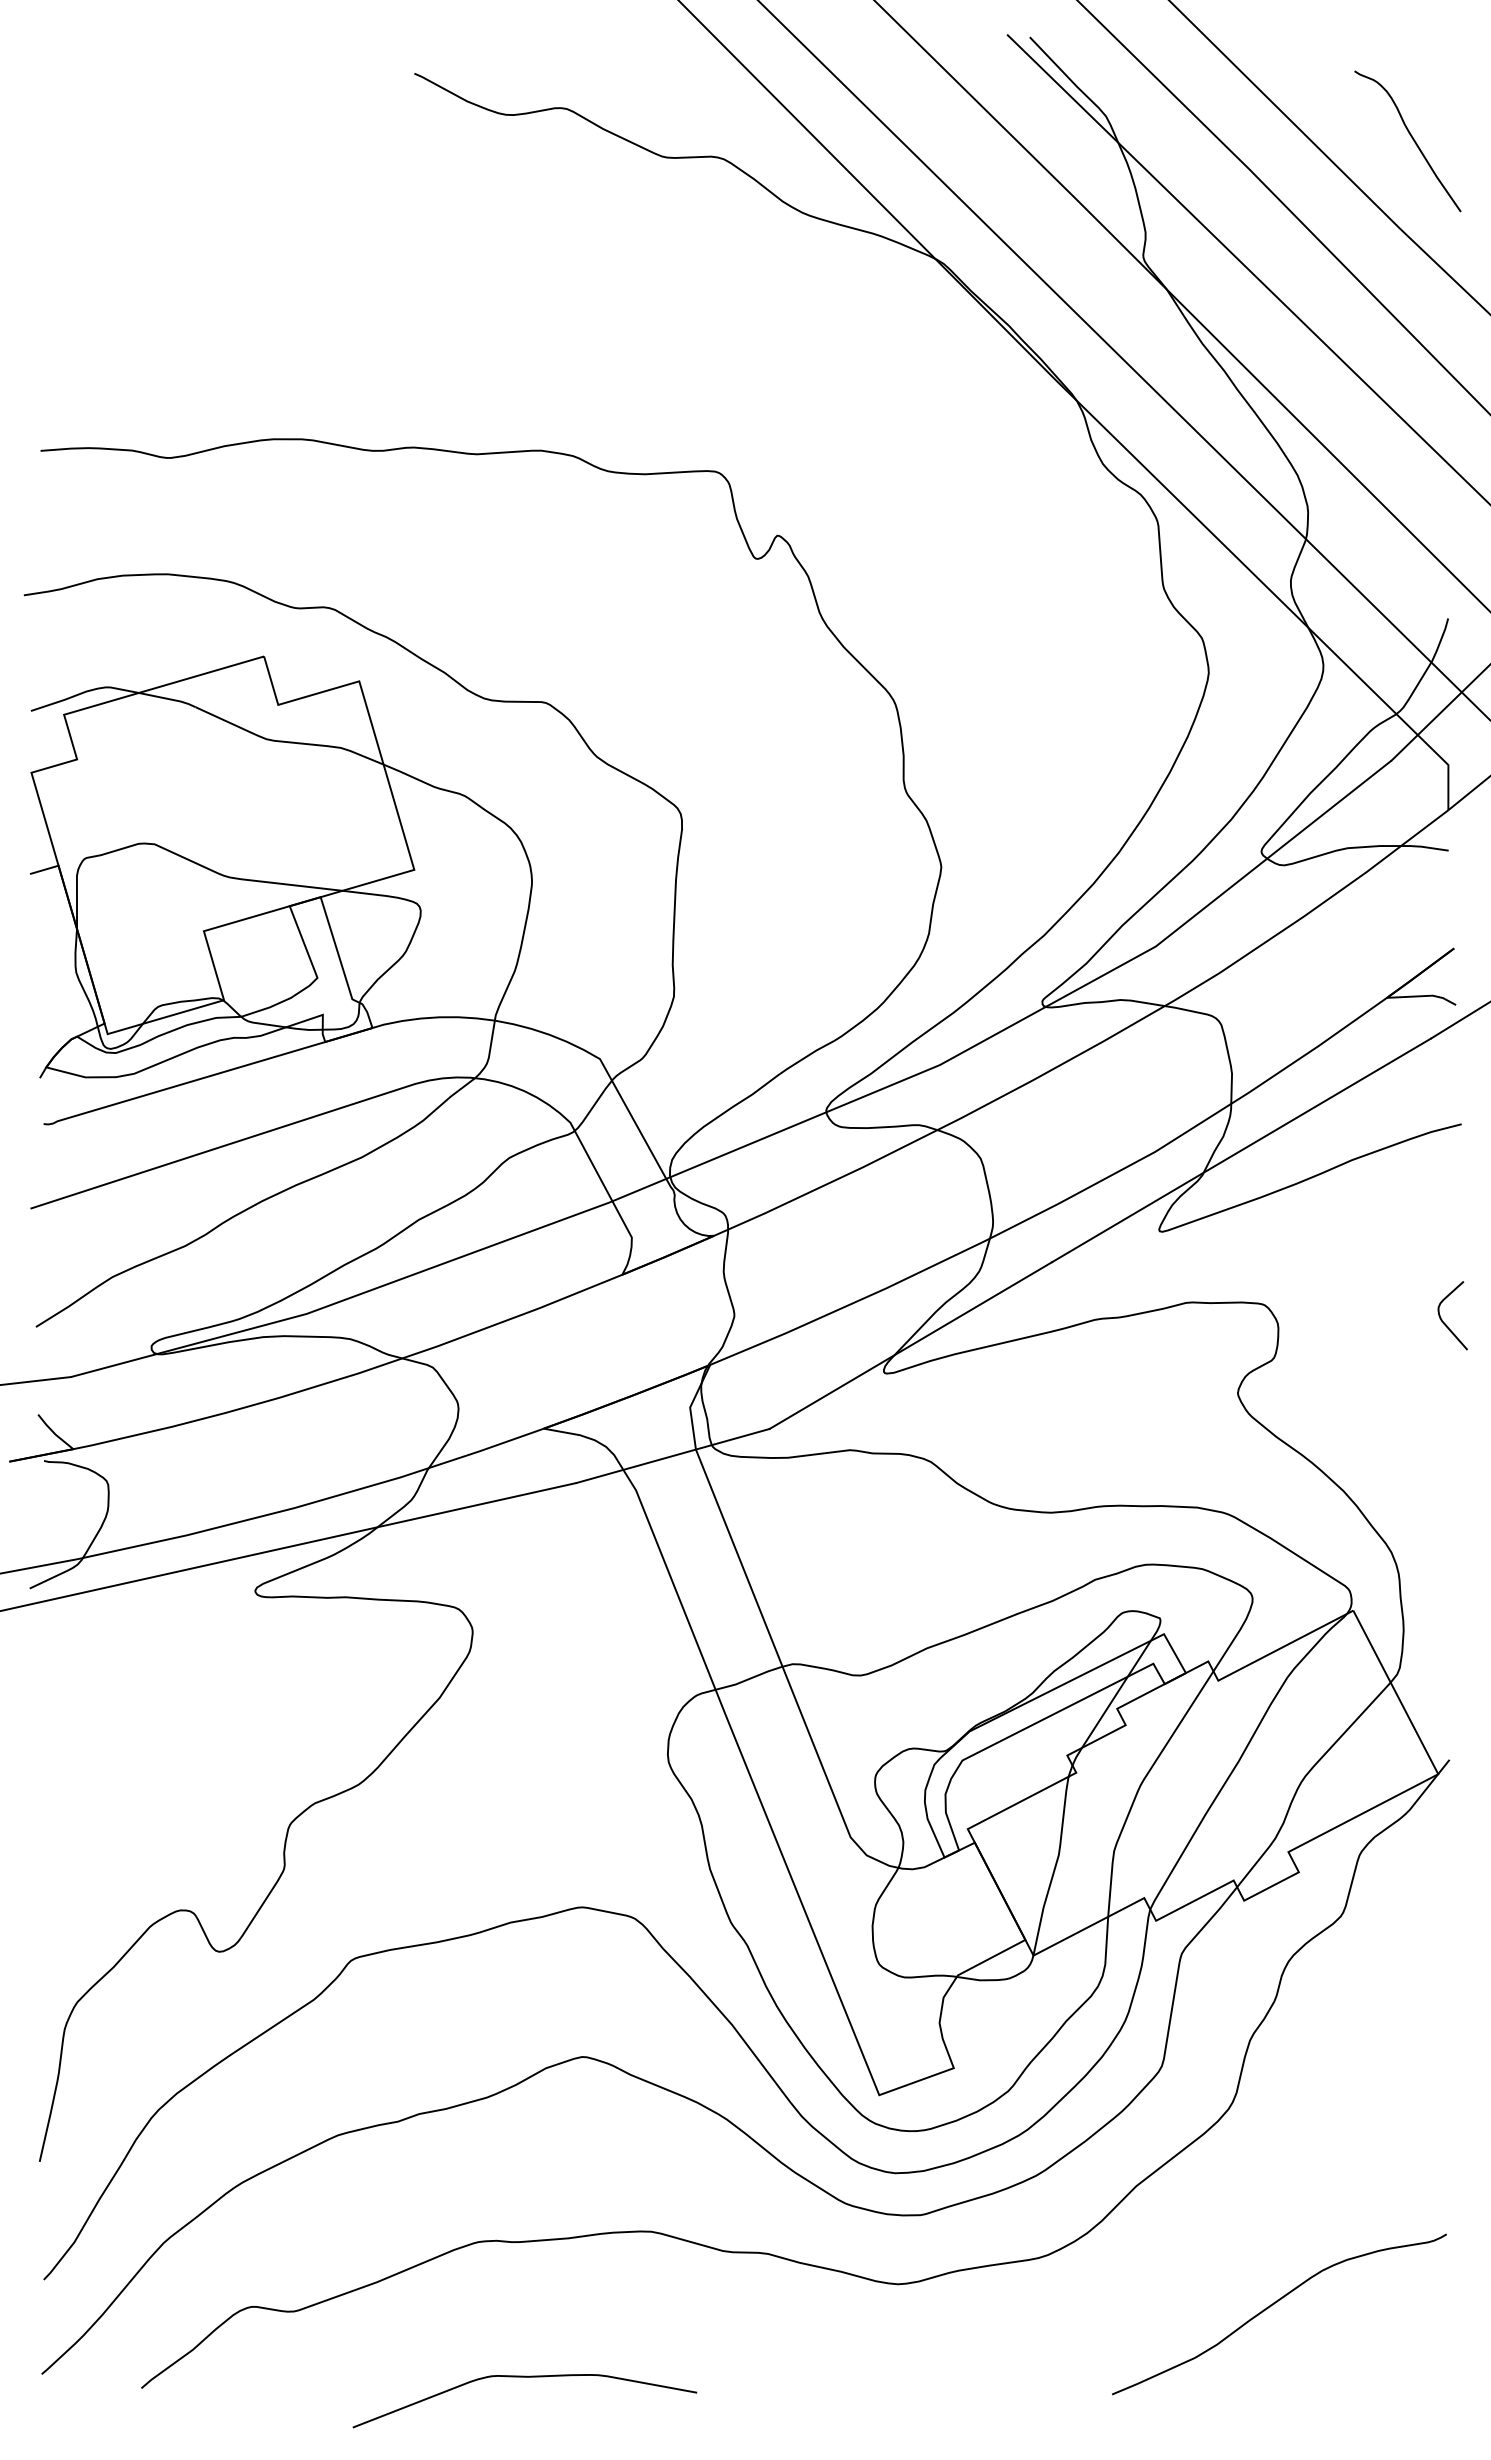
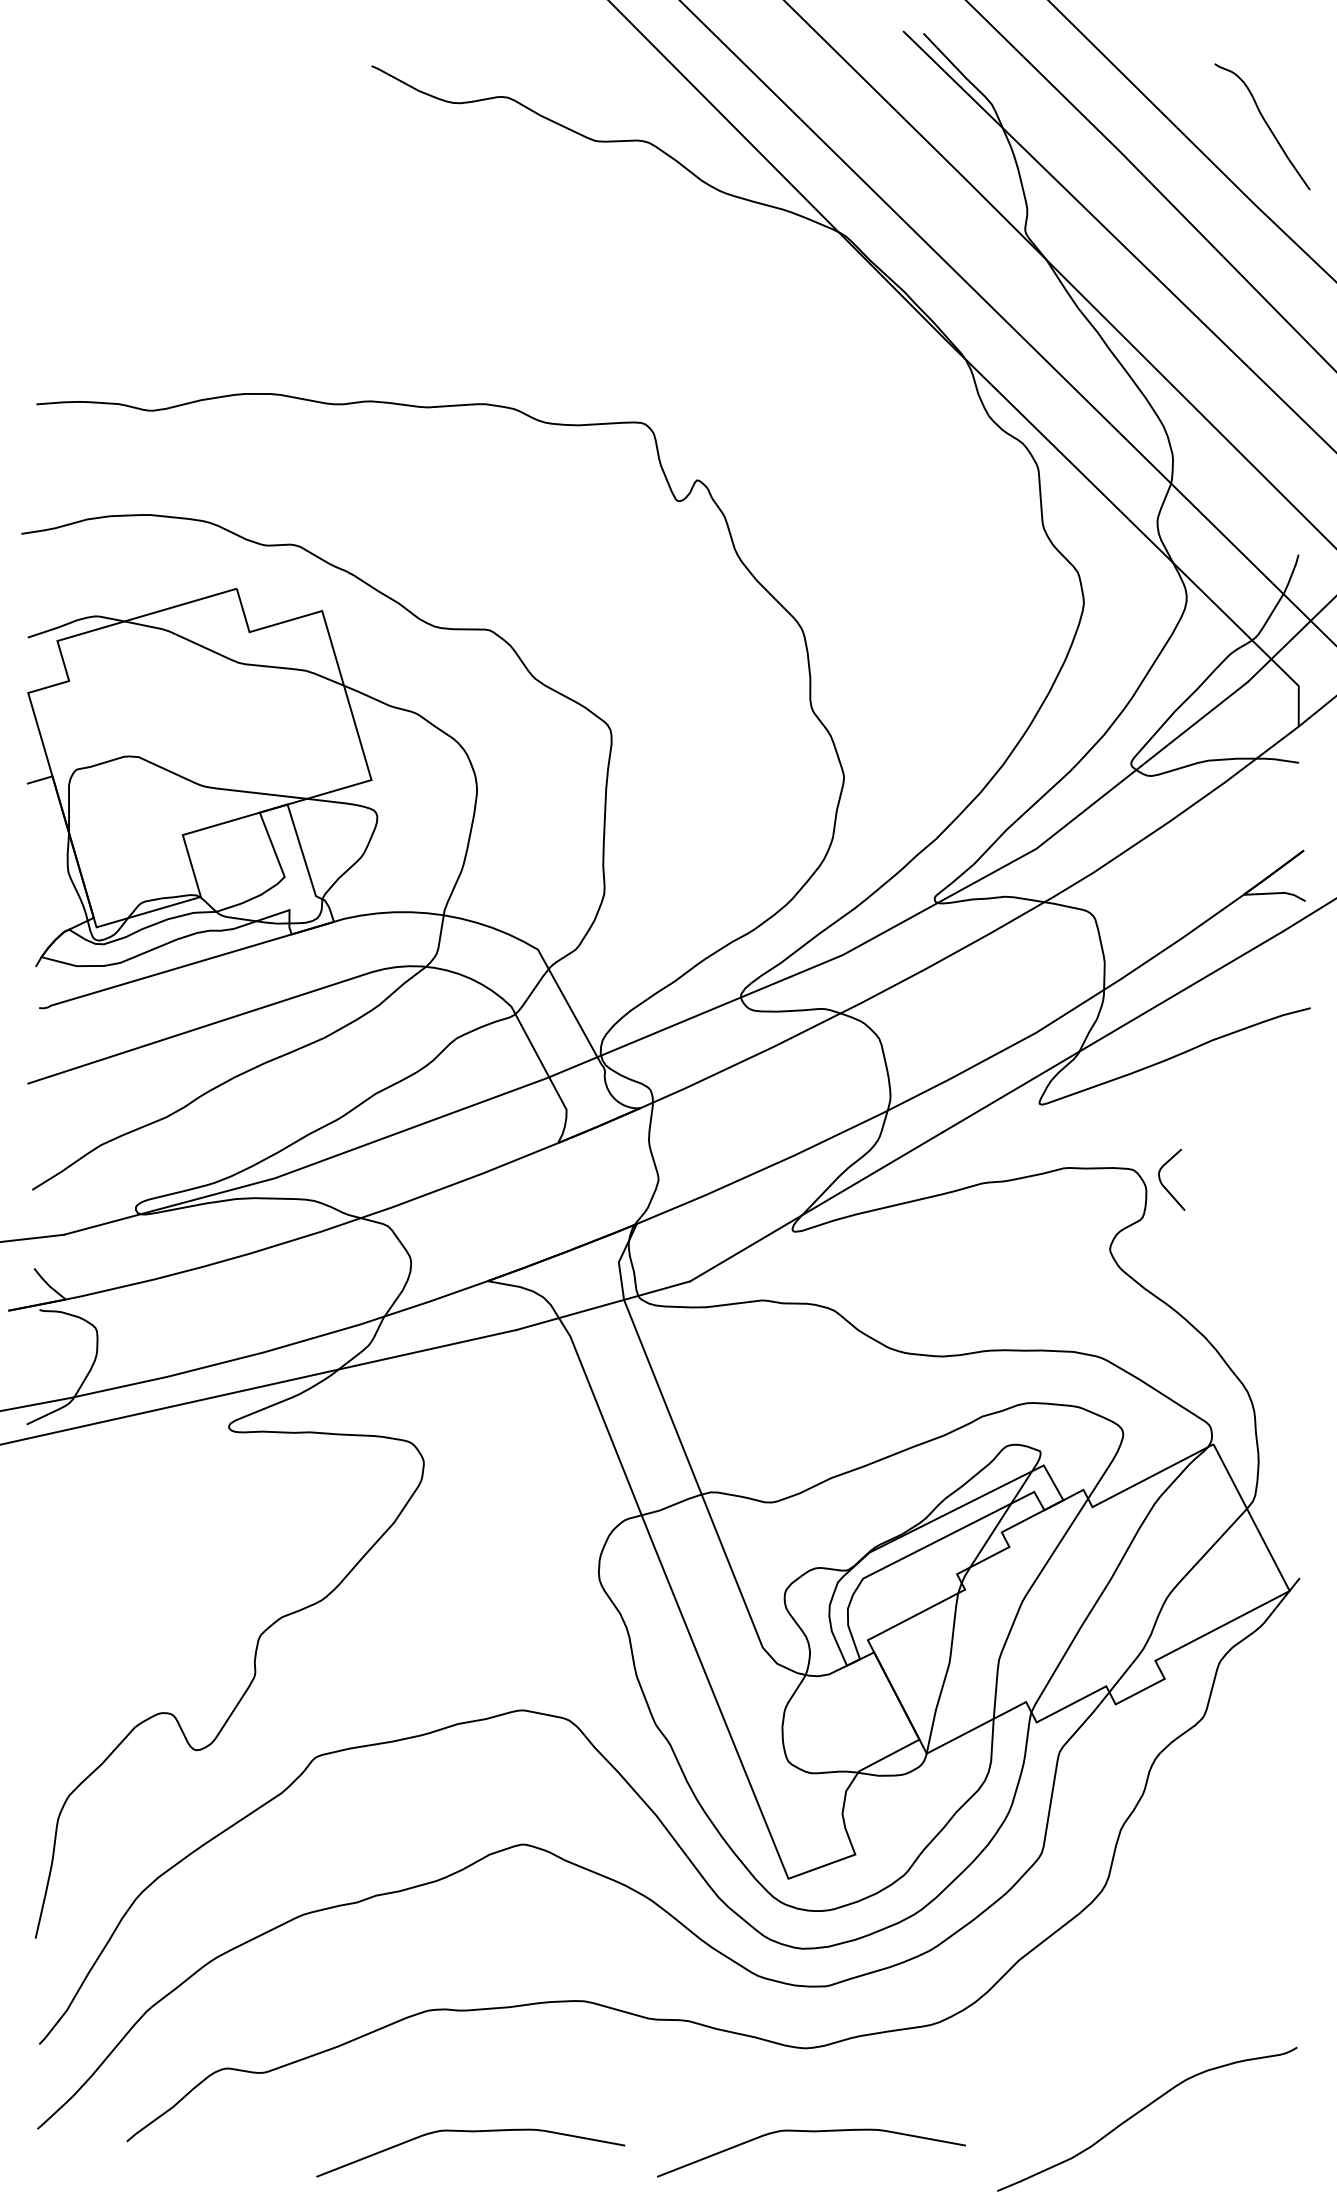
curve: (1444, 1322) -> (1164, 1185), moved
curve: (1274, 2304) -> (1142, 2110), moved
curve: (904, 2377) -> (811, 2131), added

